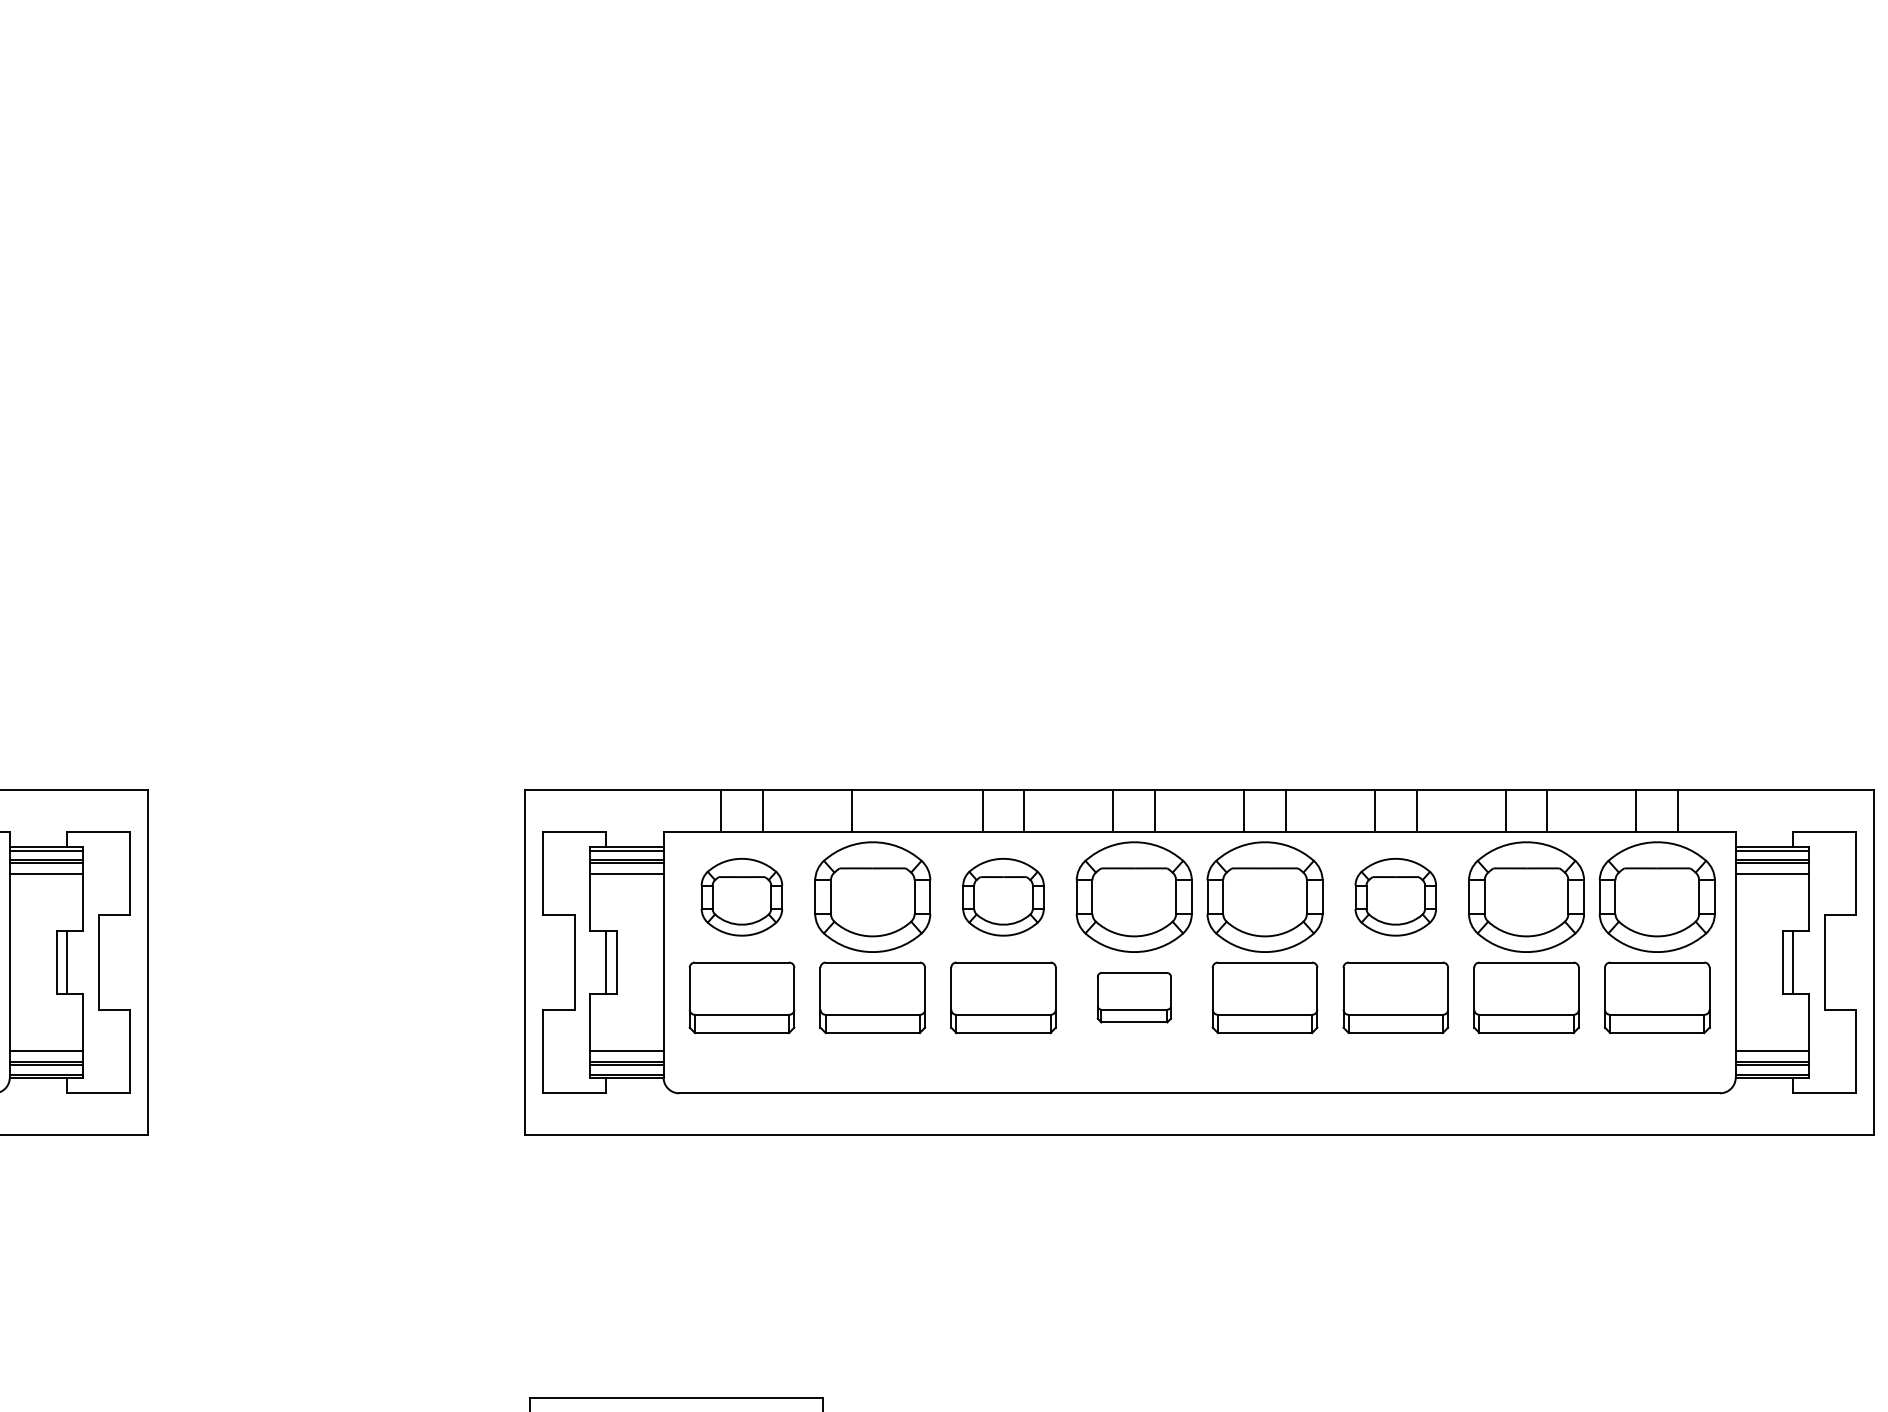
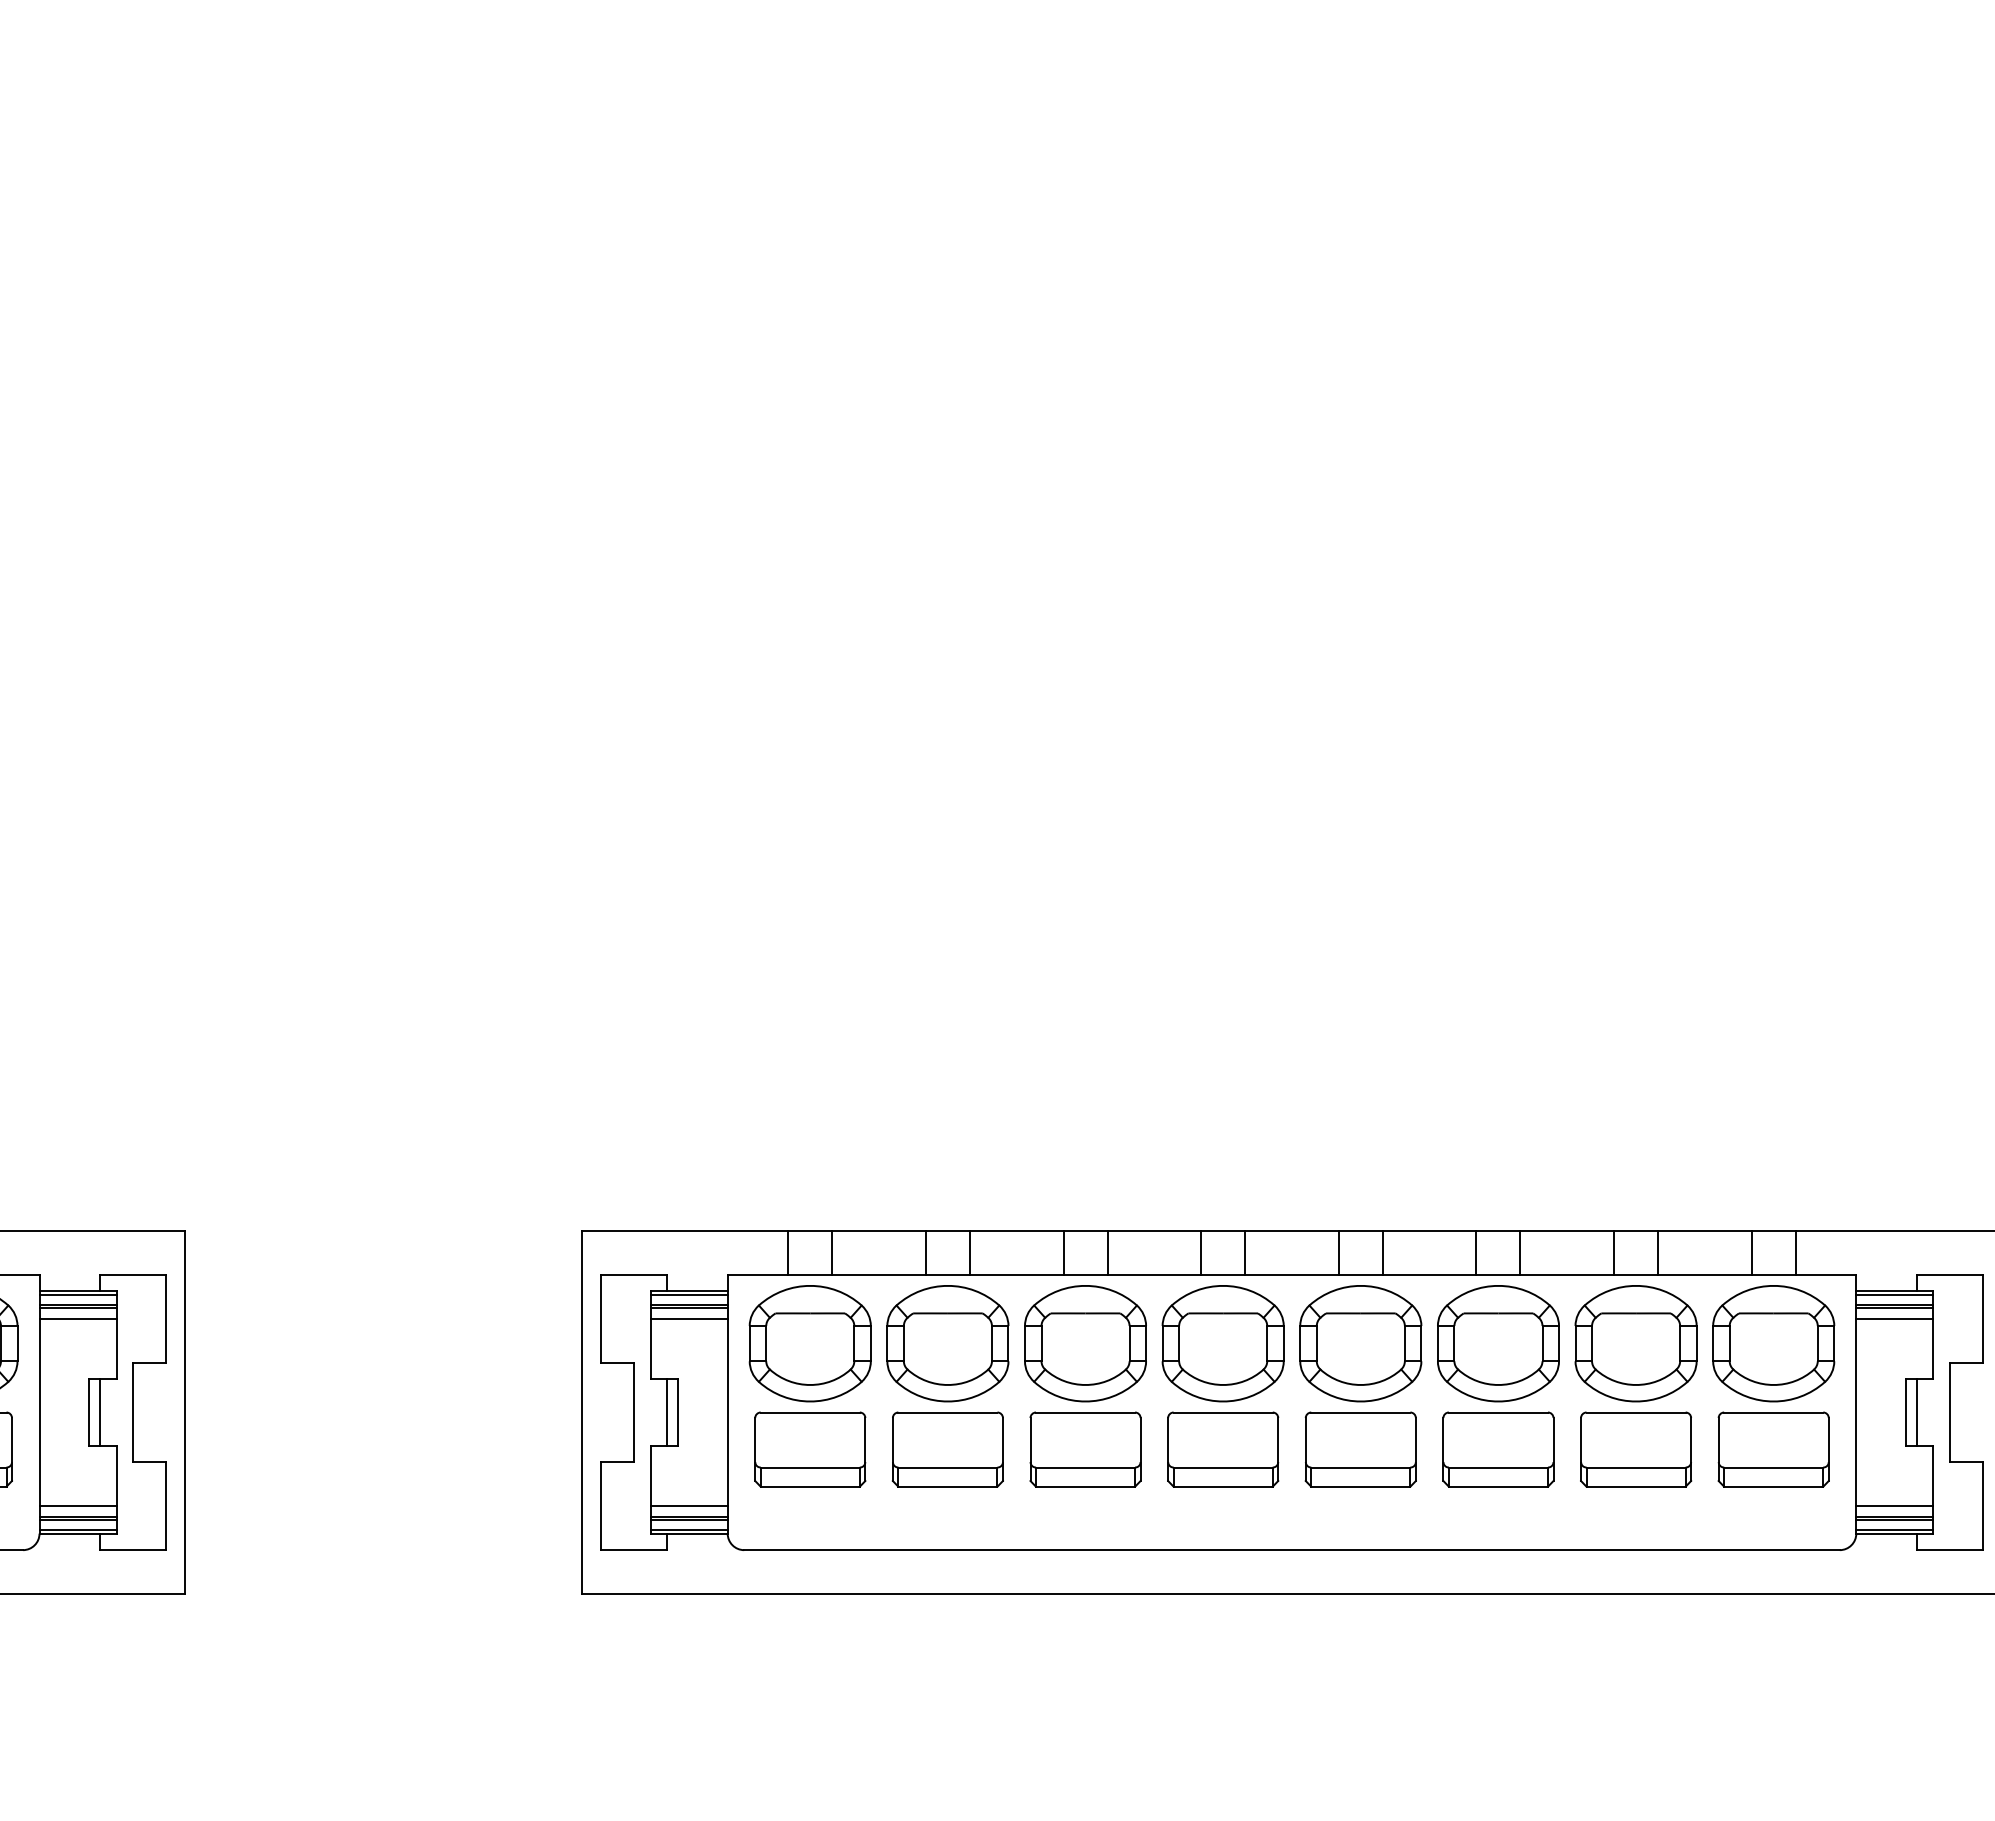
line: (893, 810) -> (969, 1252), added
part: (741, 896) -> (809, 1343), size x1.43
part: (1003, 896) -> (1085, 1343), size x1.43
part: (1395, 896) -> (1498, 1343), size x1.43
part: (1134, 997) -> (1223, 1449), size x1.43

